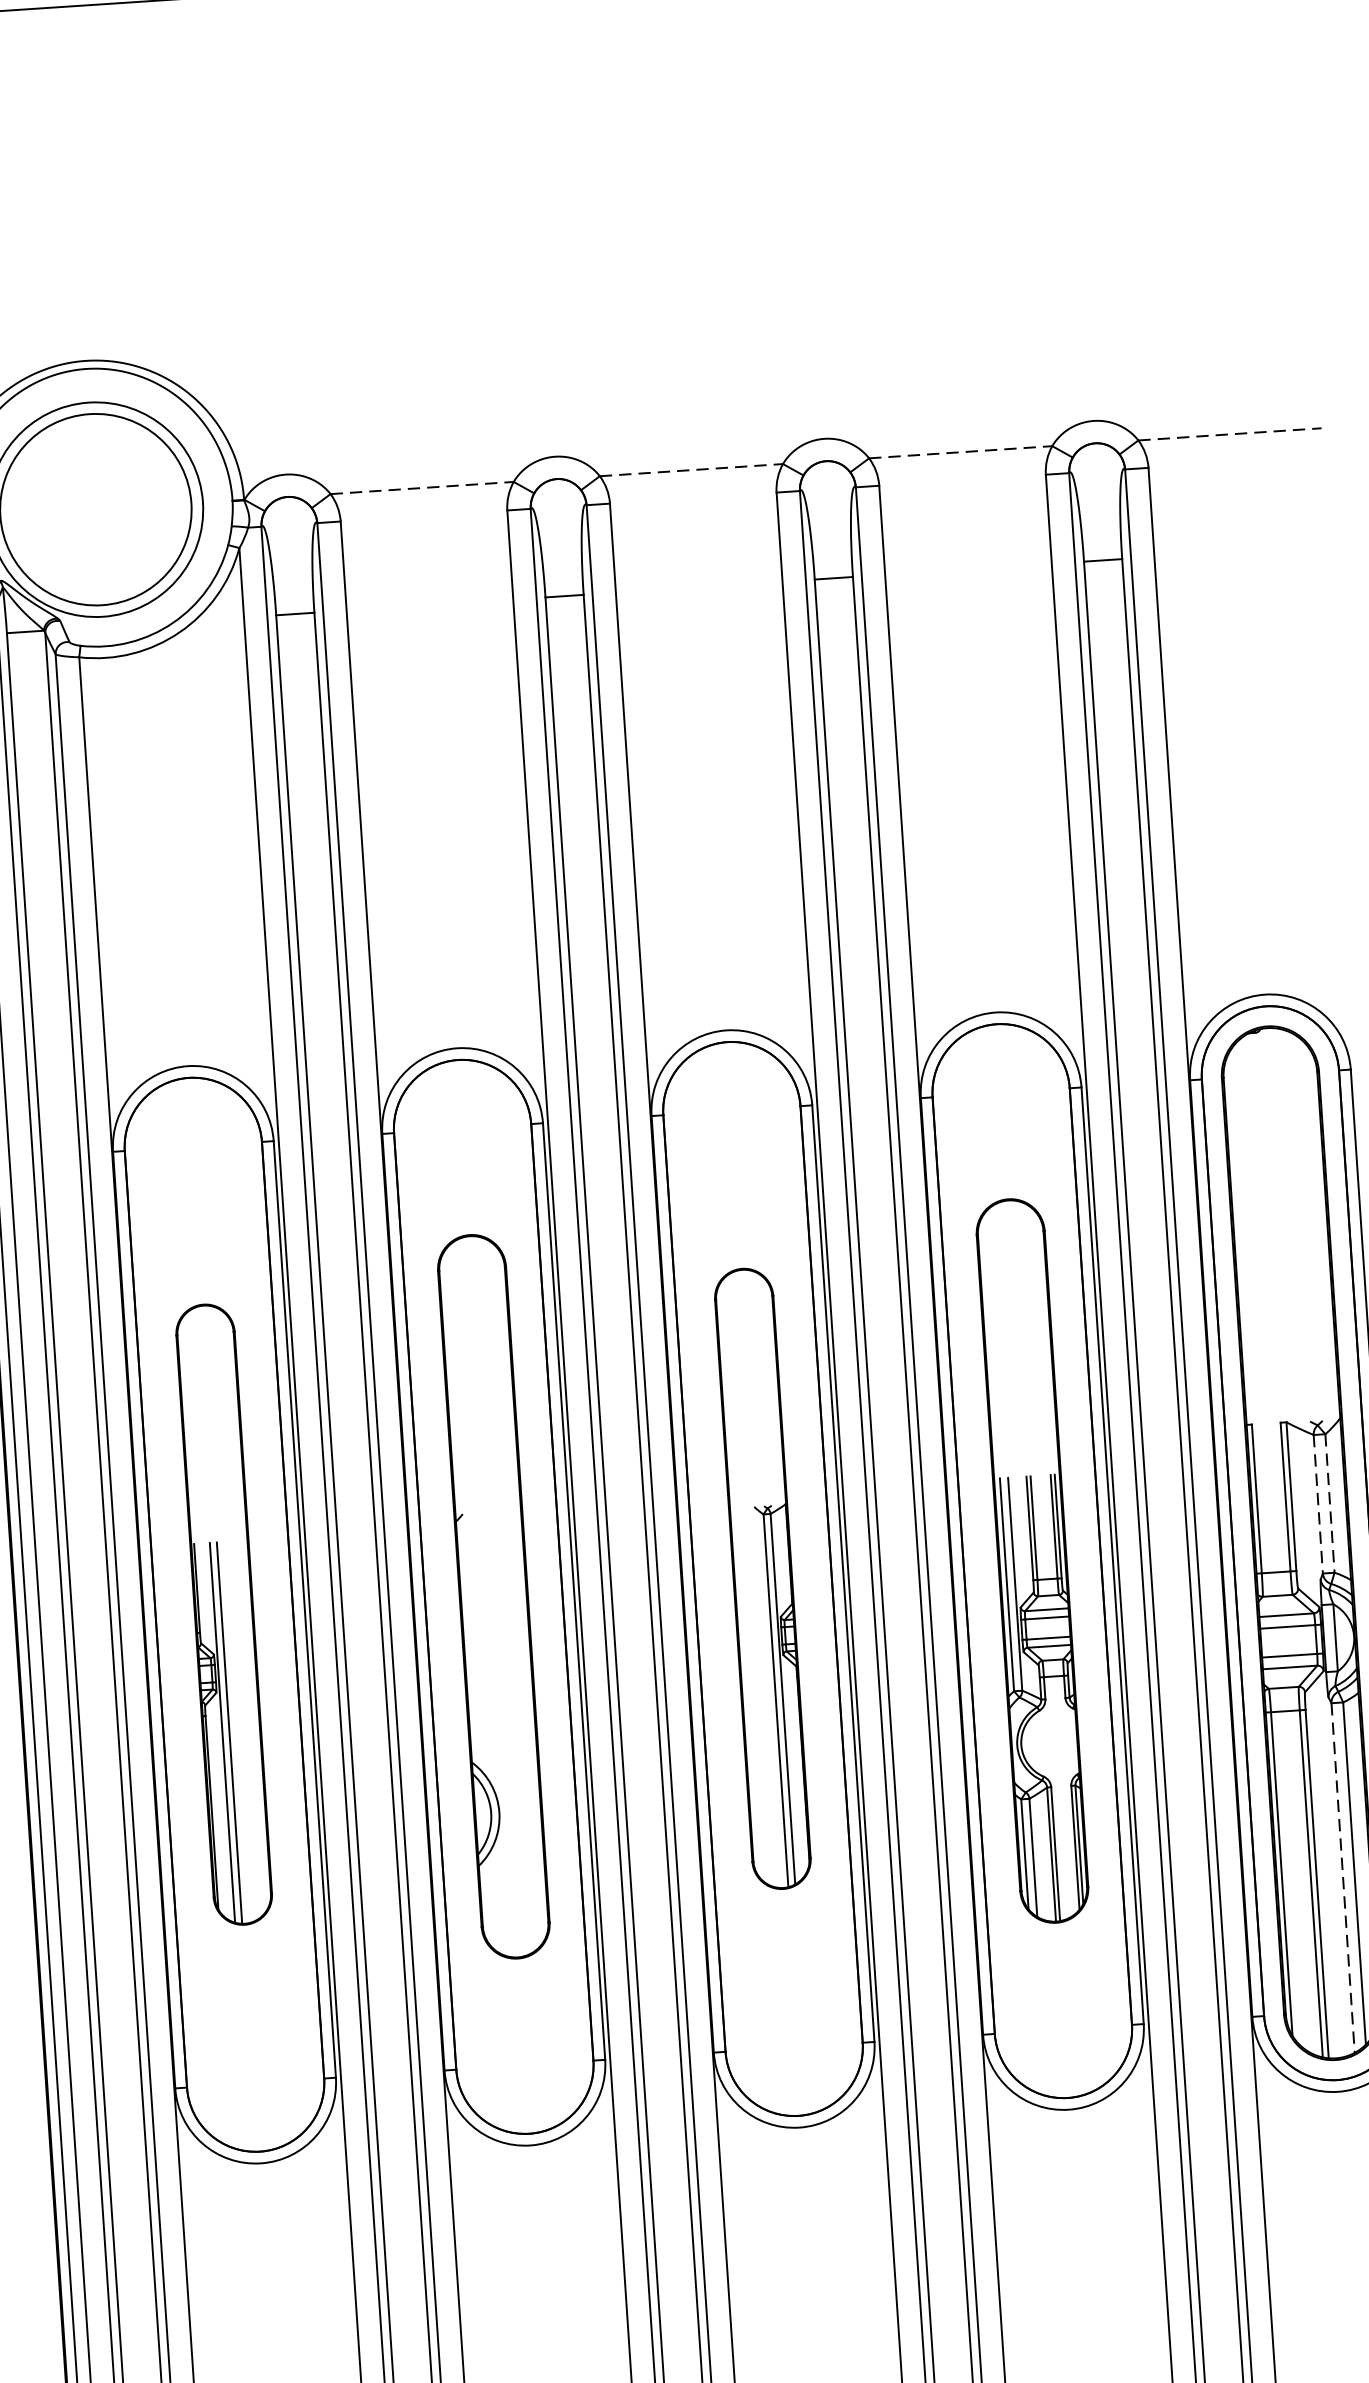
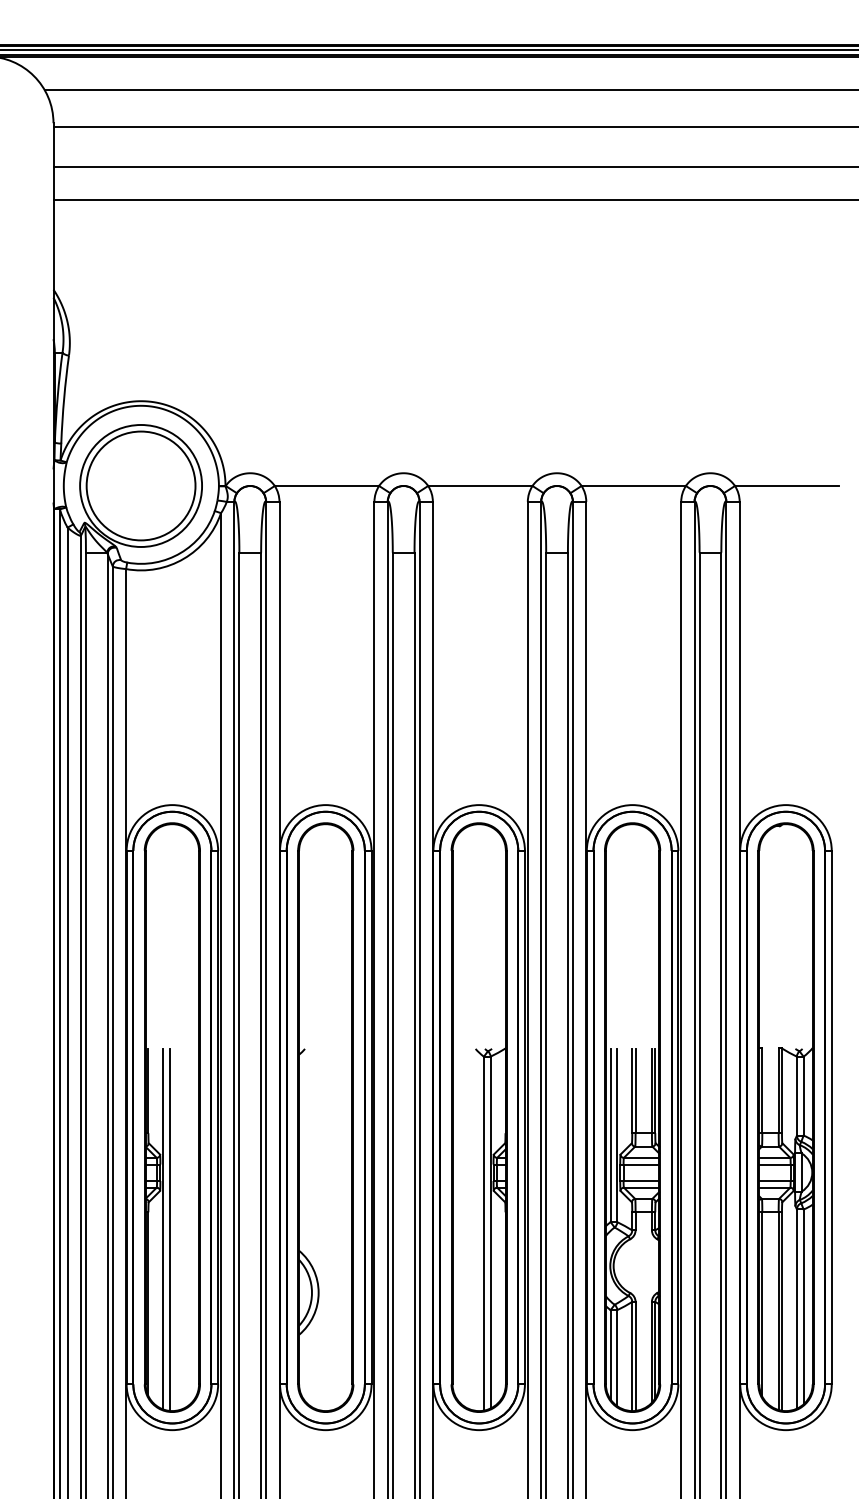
line: (1230, 433) -> (787, 485), dashed -> solid
line: (961, 451) -> (634, 485), dashed -> solid
line: (691, 469) -> (480, 485), dashed -> solid
line: (423, 487) -> (327, 485), dashed -> solid
line: (1317, 1504) -> (796, 1096), dashed -> solid
line: (1329, 1504) -> (803, 1096), dashed -> solid
part: (1032, 1560) -> (632, 1117), size x1.43
part: (761, 1578) -> (478, 1117), size x1.67
part: (493, 1596) -> (325, 1117), size x1.43
part: (222, 1614) -> (171, 1117), size x1.67
line: (1342, 1878) -> (796, 1309), dashed -> solid

